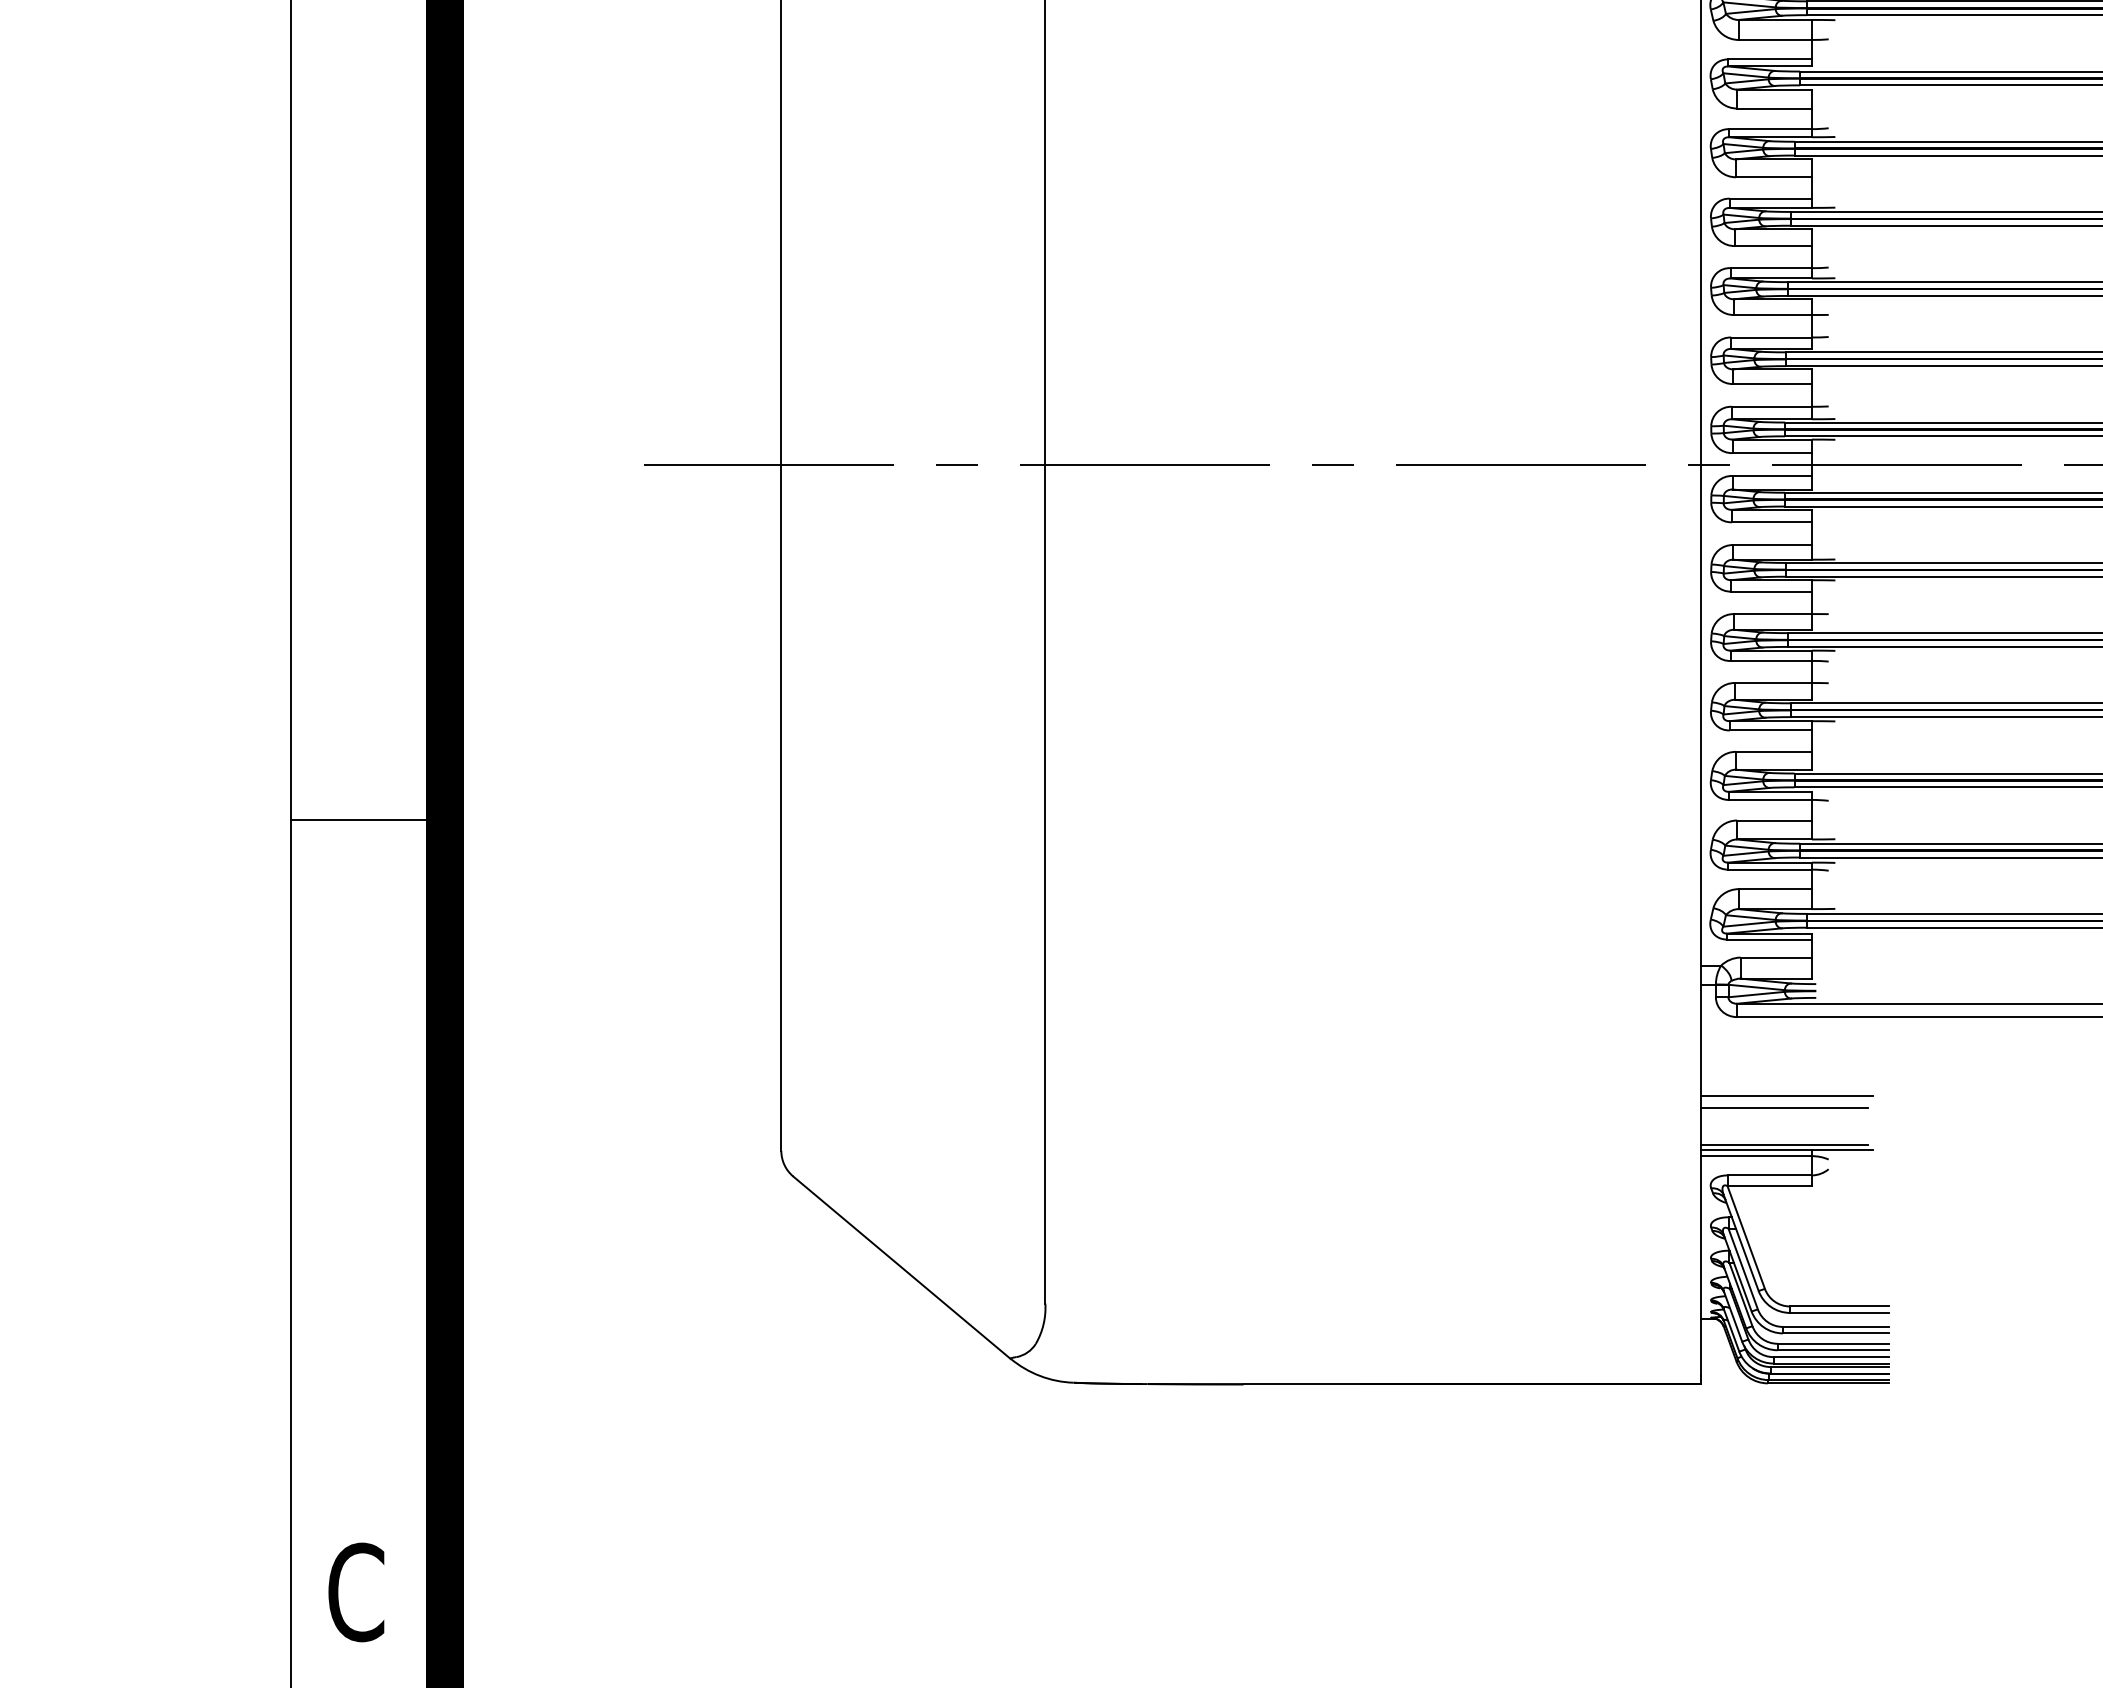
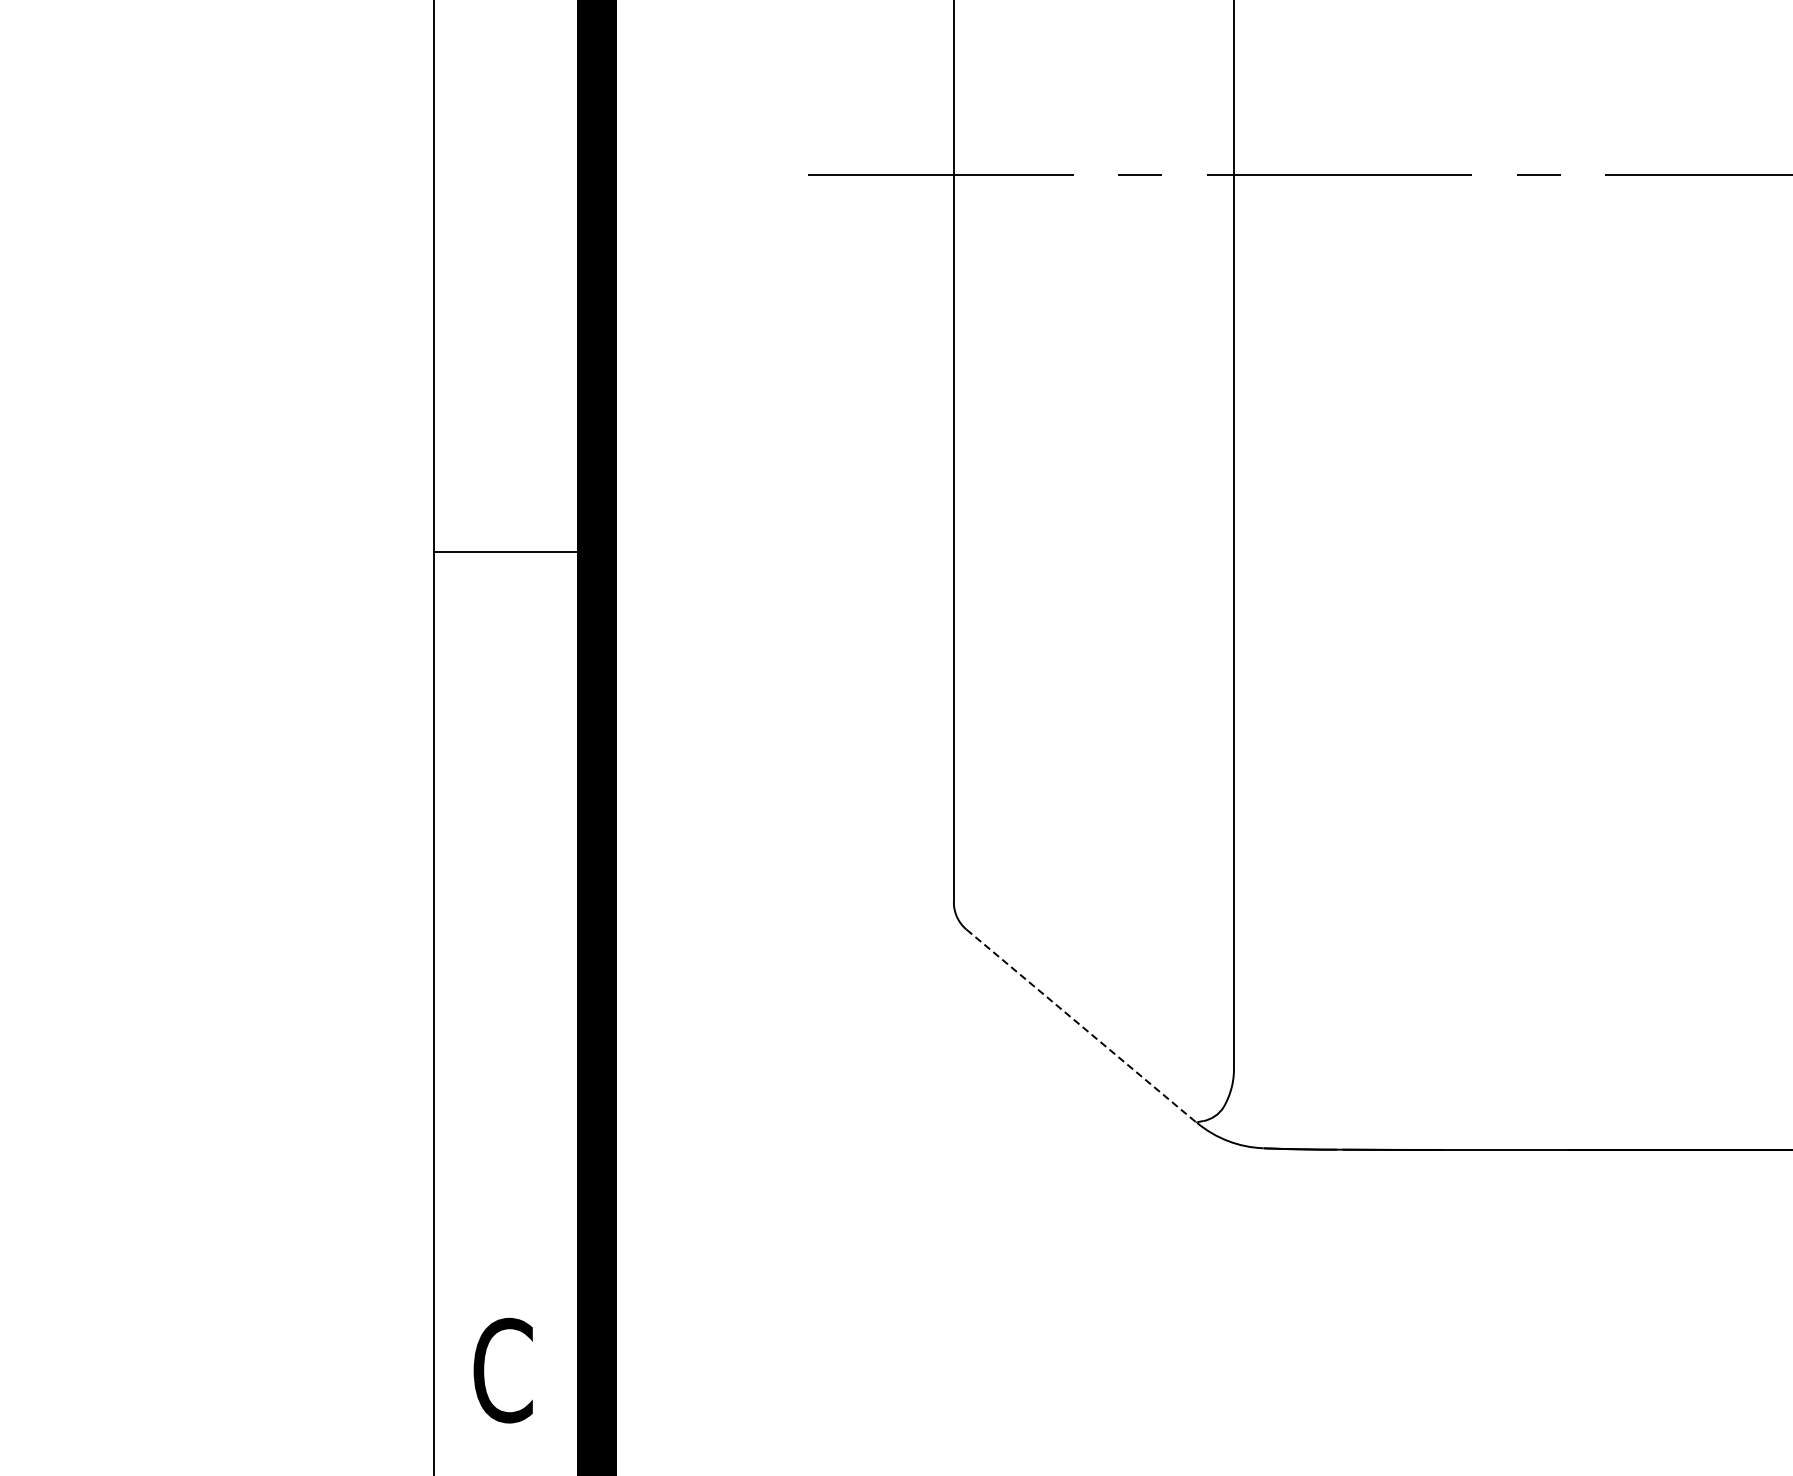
line: (902, 1267) -> (1082, 1026), solid -> dashed

